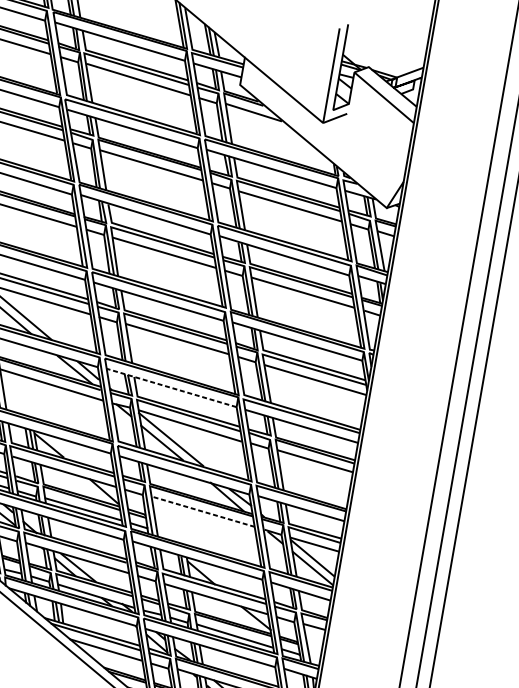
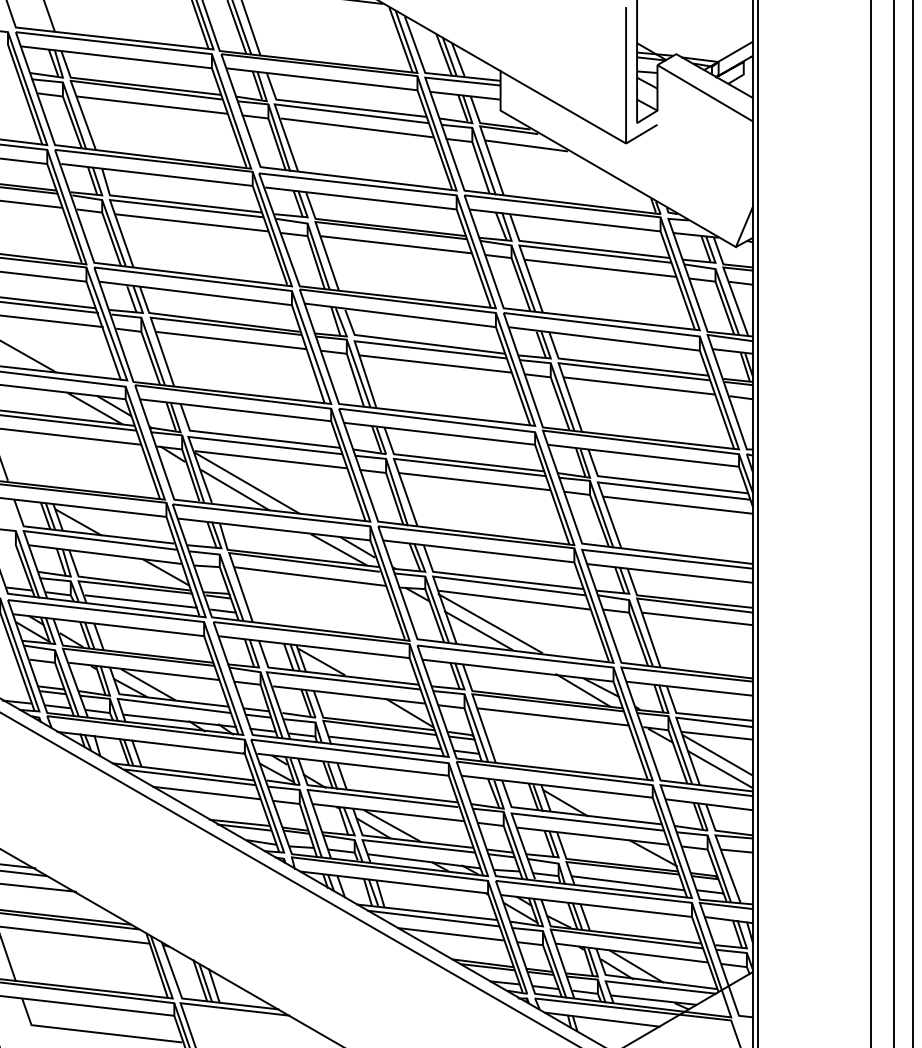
line: (171, 387) -> (478, 551), dashed -> solid
line: (203, 511) -> (553, 716), dashed -> solid

